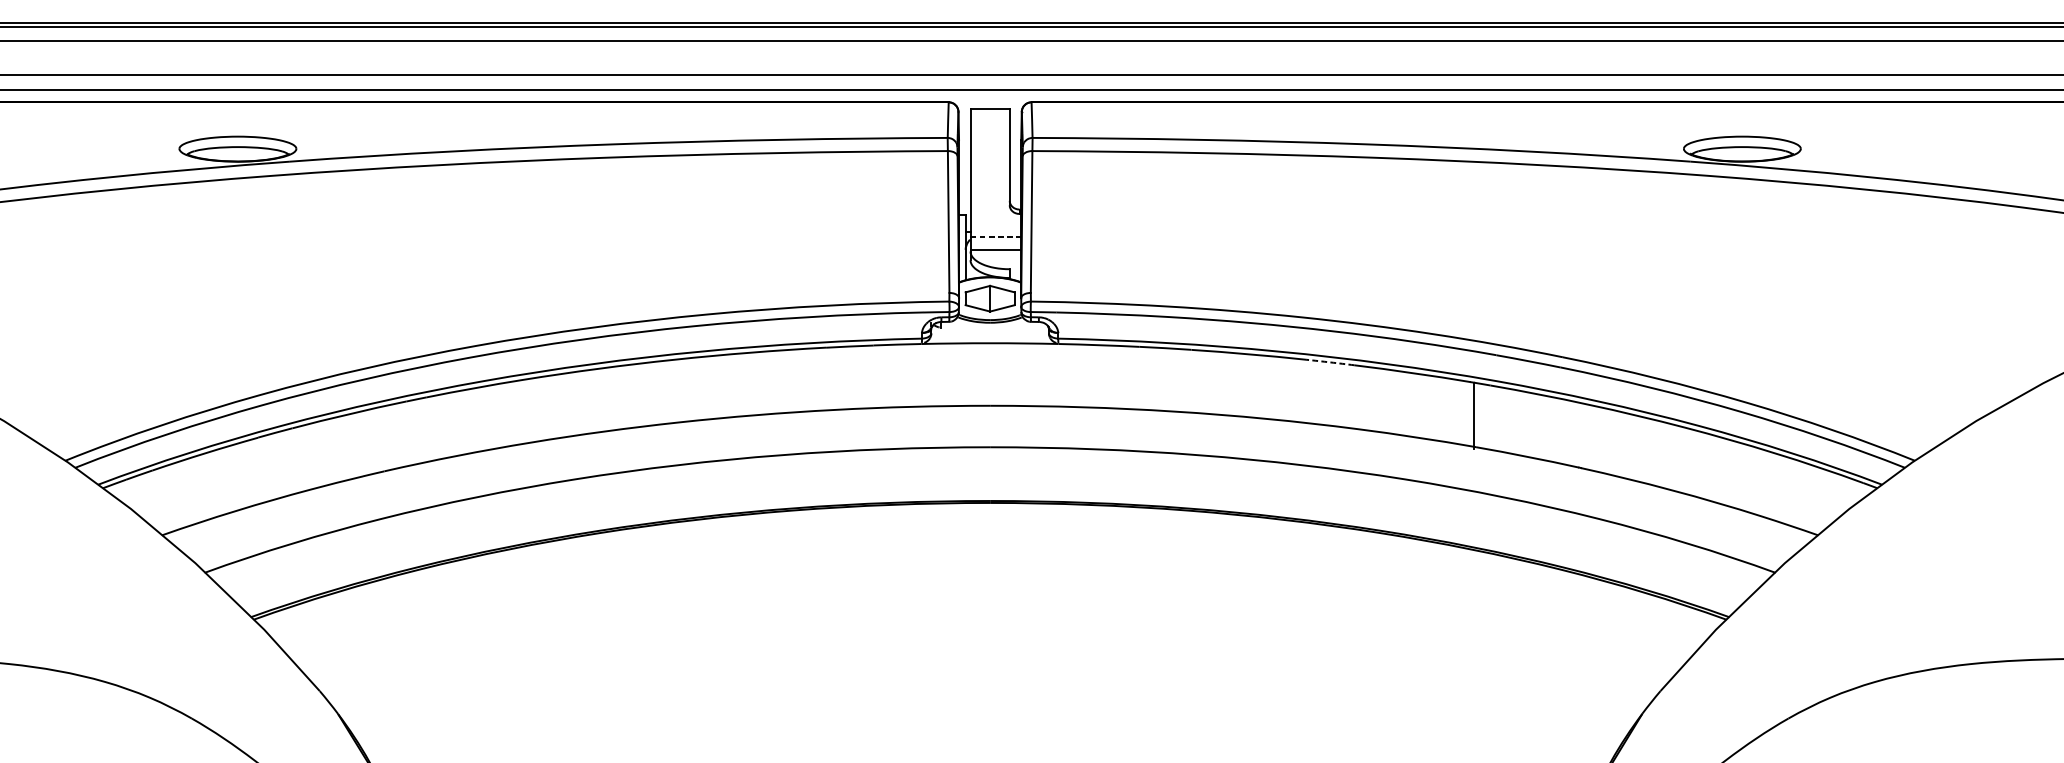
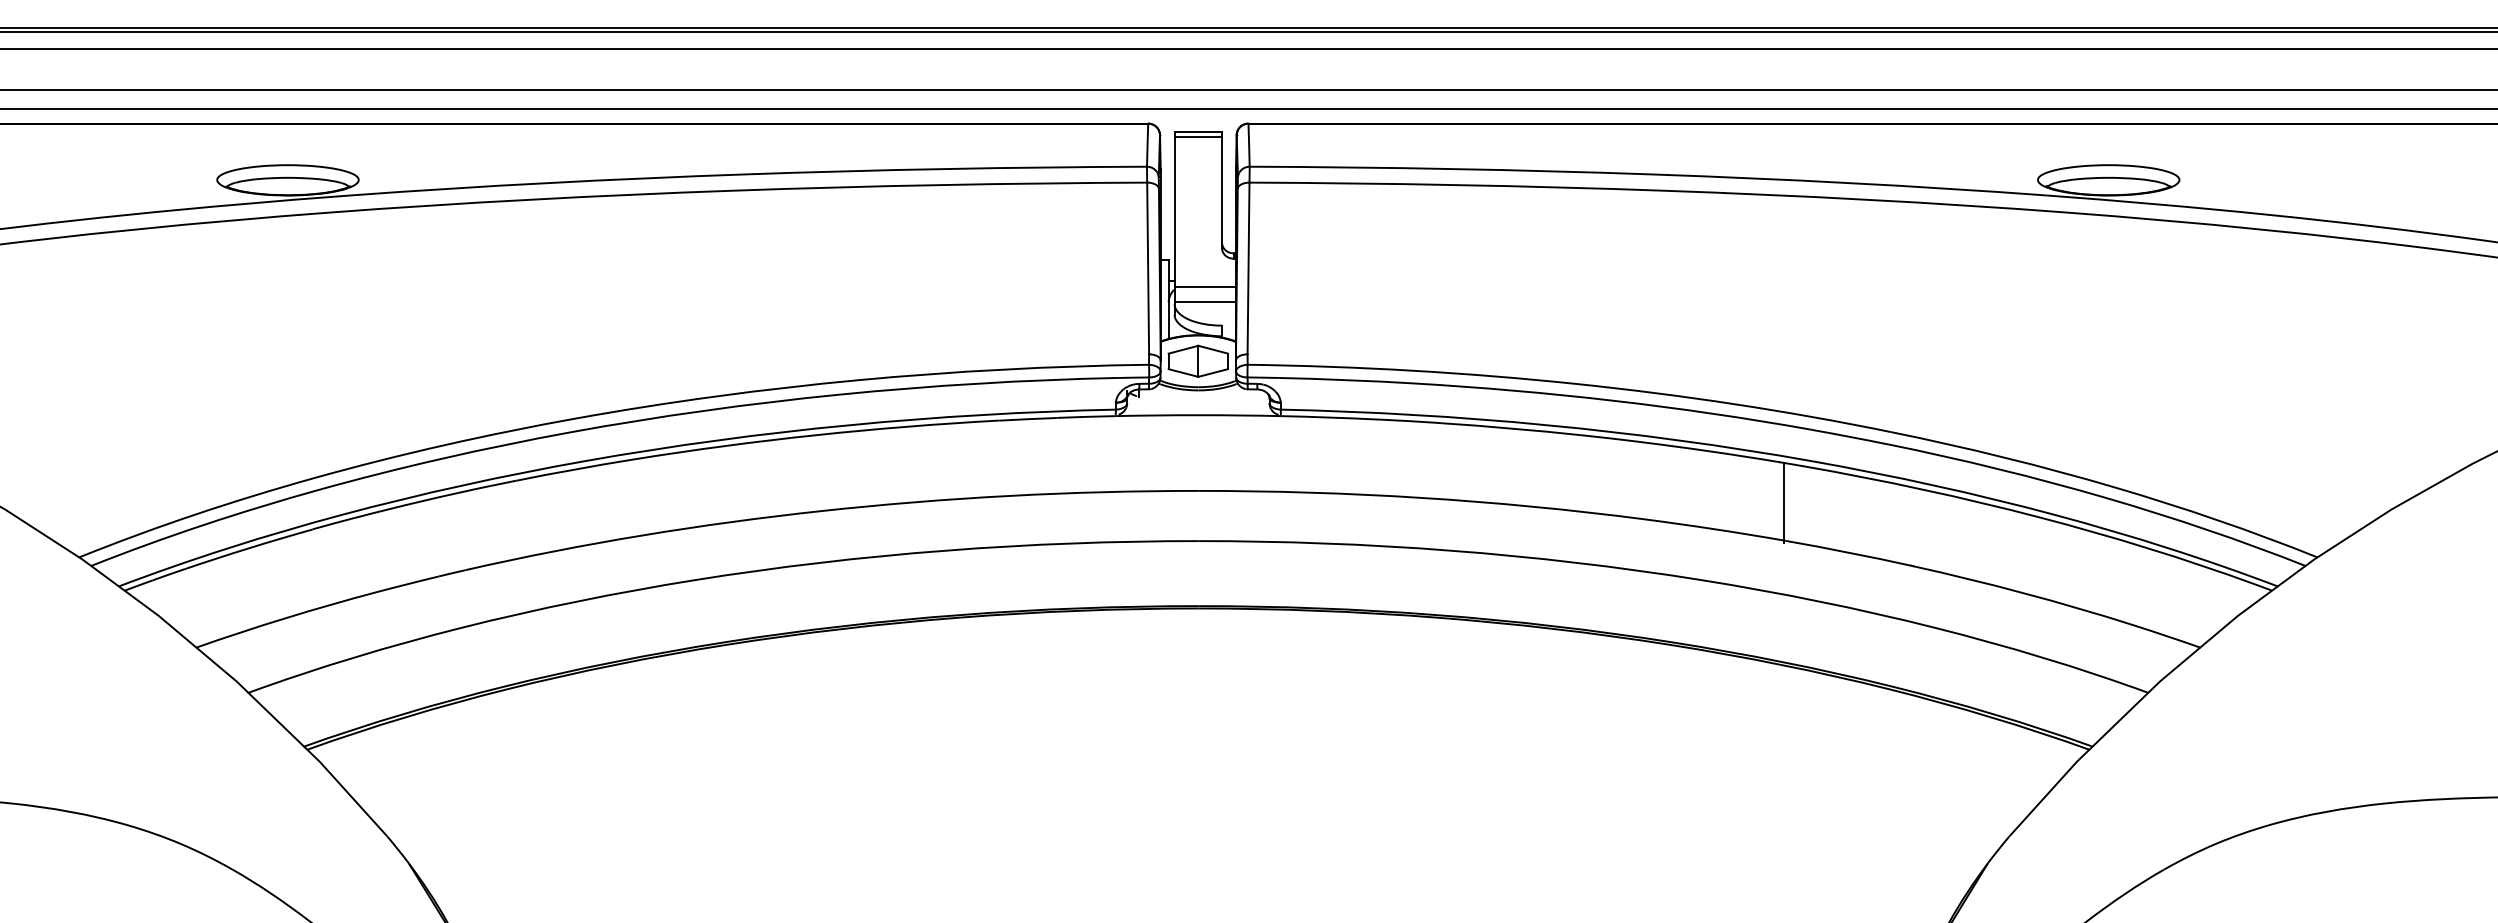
line: (990, 113) -> (1198, 137), added
line: (996, 236) -> (1205, 286), dashed -> solid
arc: (1329, 362) -> (1609, 438), dashed -> solid

